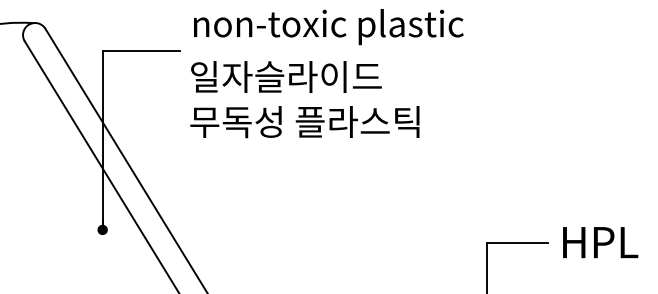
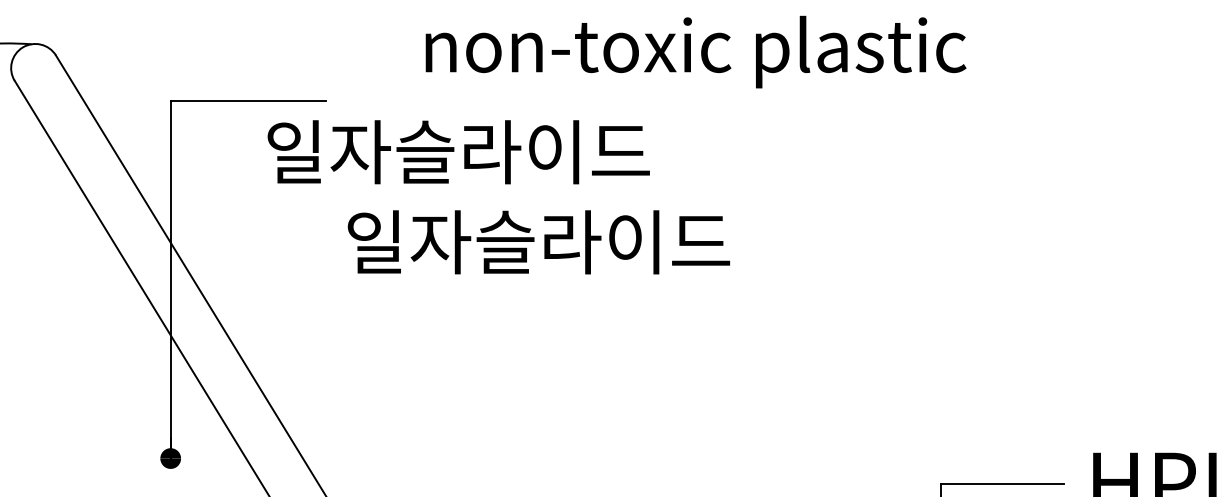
text: (328, 27) -> (695, 52), moved
text: (286, 76) -> (458, 151), moved
text: (304, 122) -> (575, 243), 무독성 플라스틱 -> 일자슬라이드

